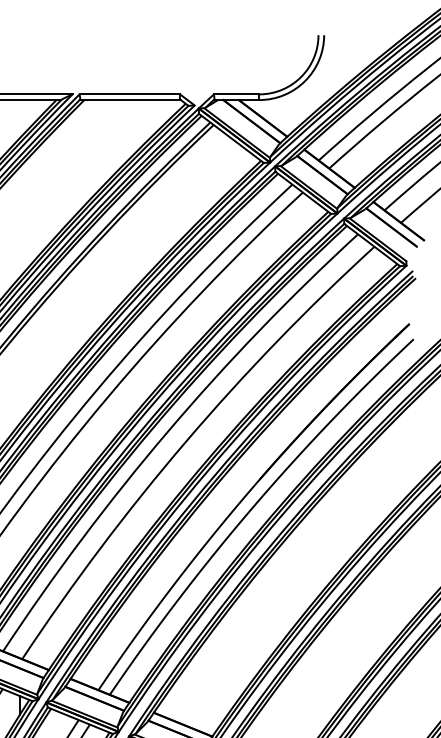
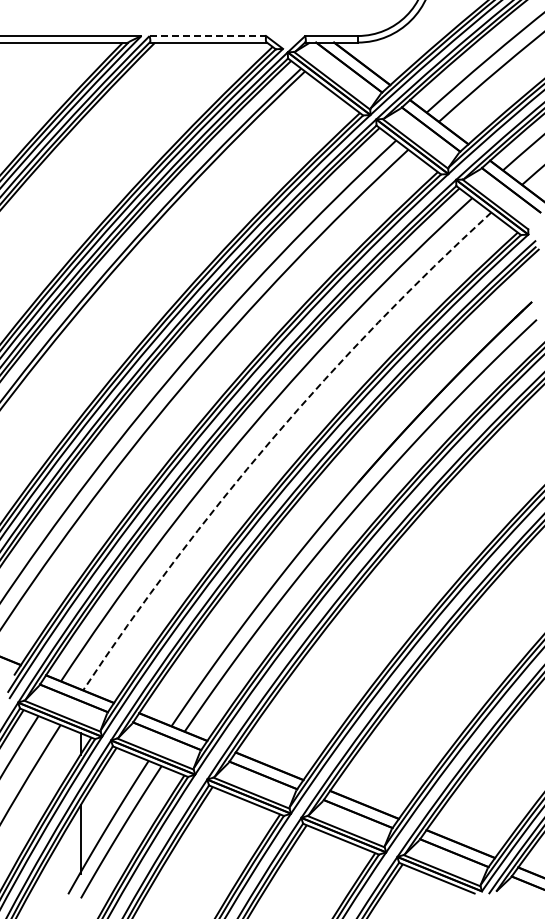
line: (130, 94) -> (208, 36), solid -> dashed
arc: (185, 441) -> (272, 438), solid -> dashed

